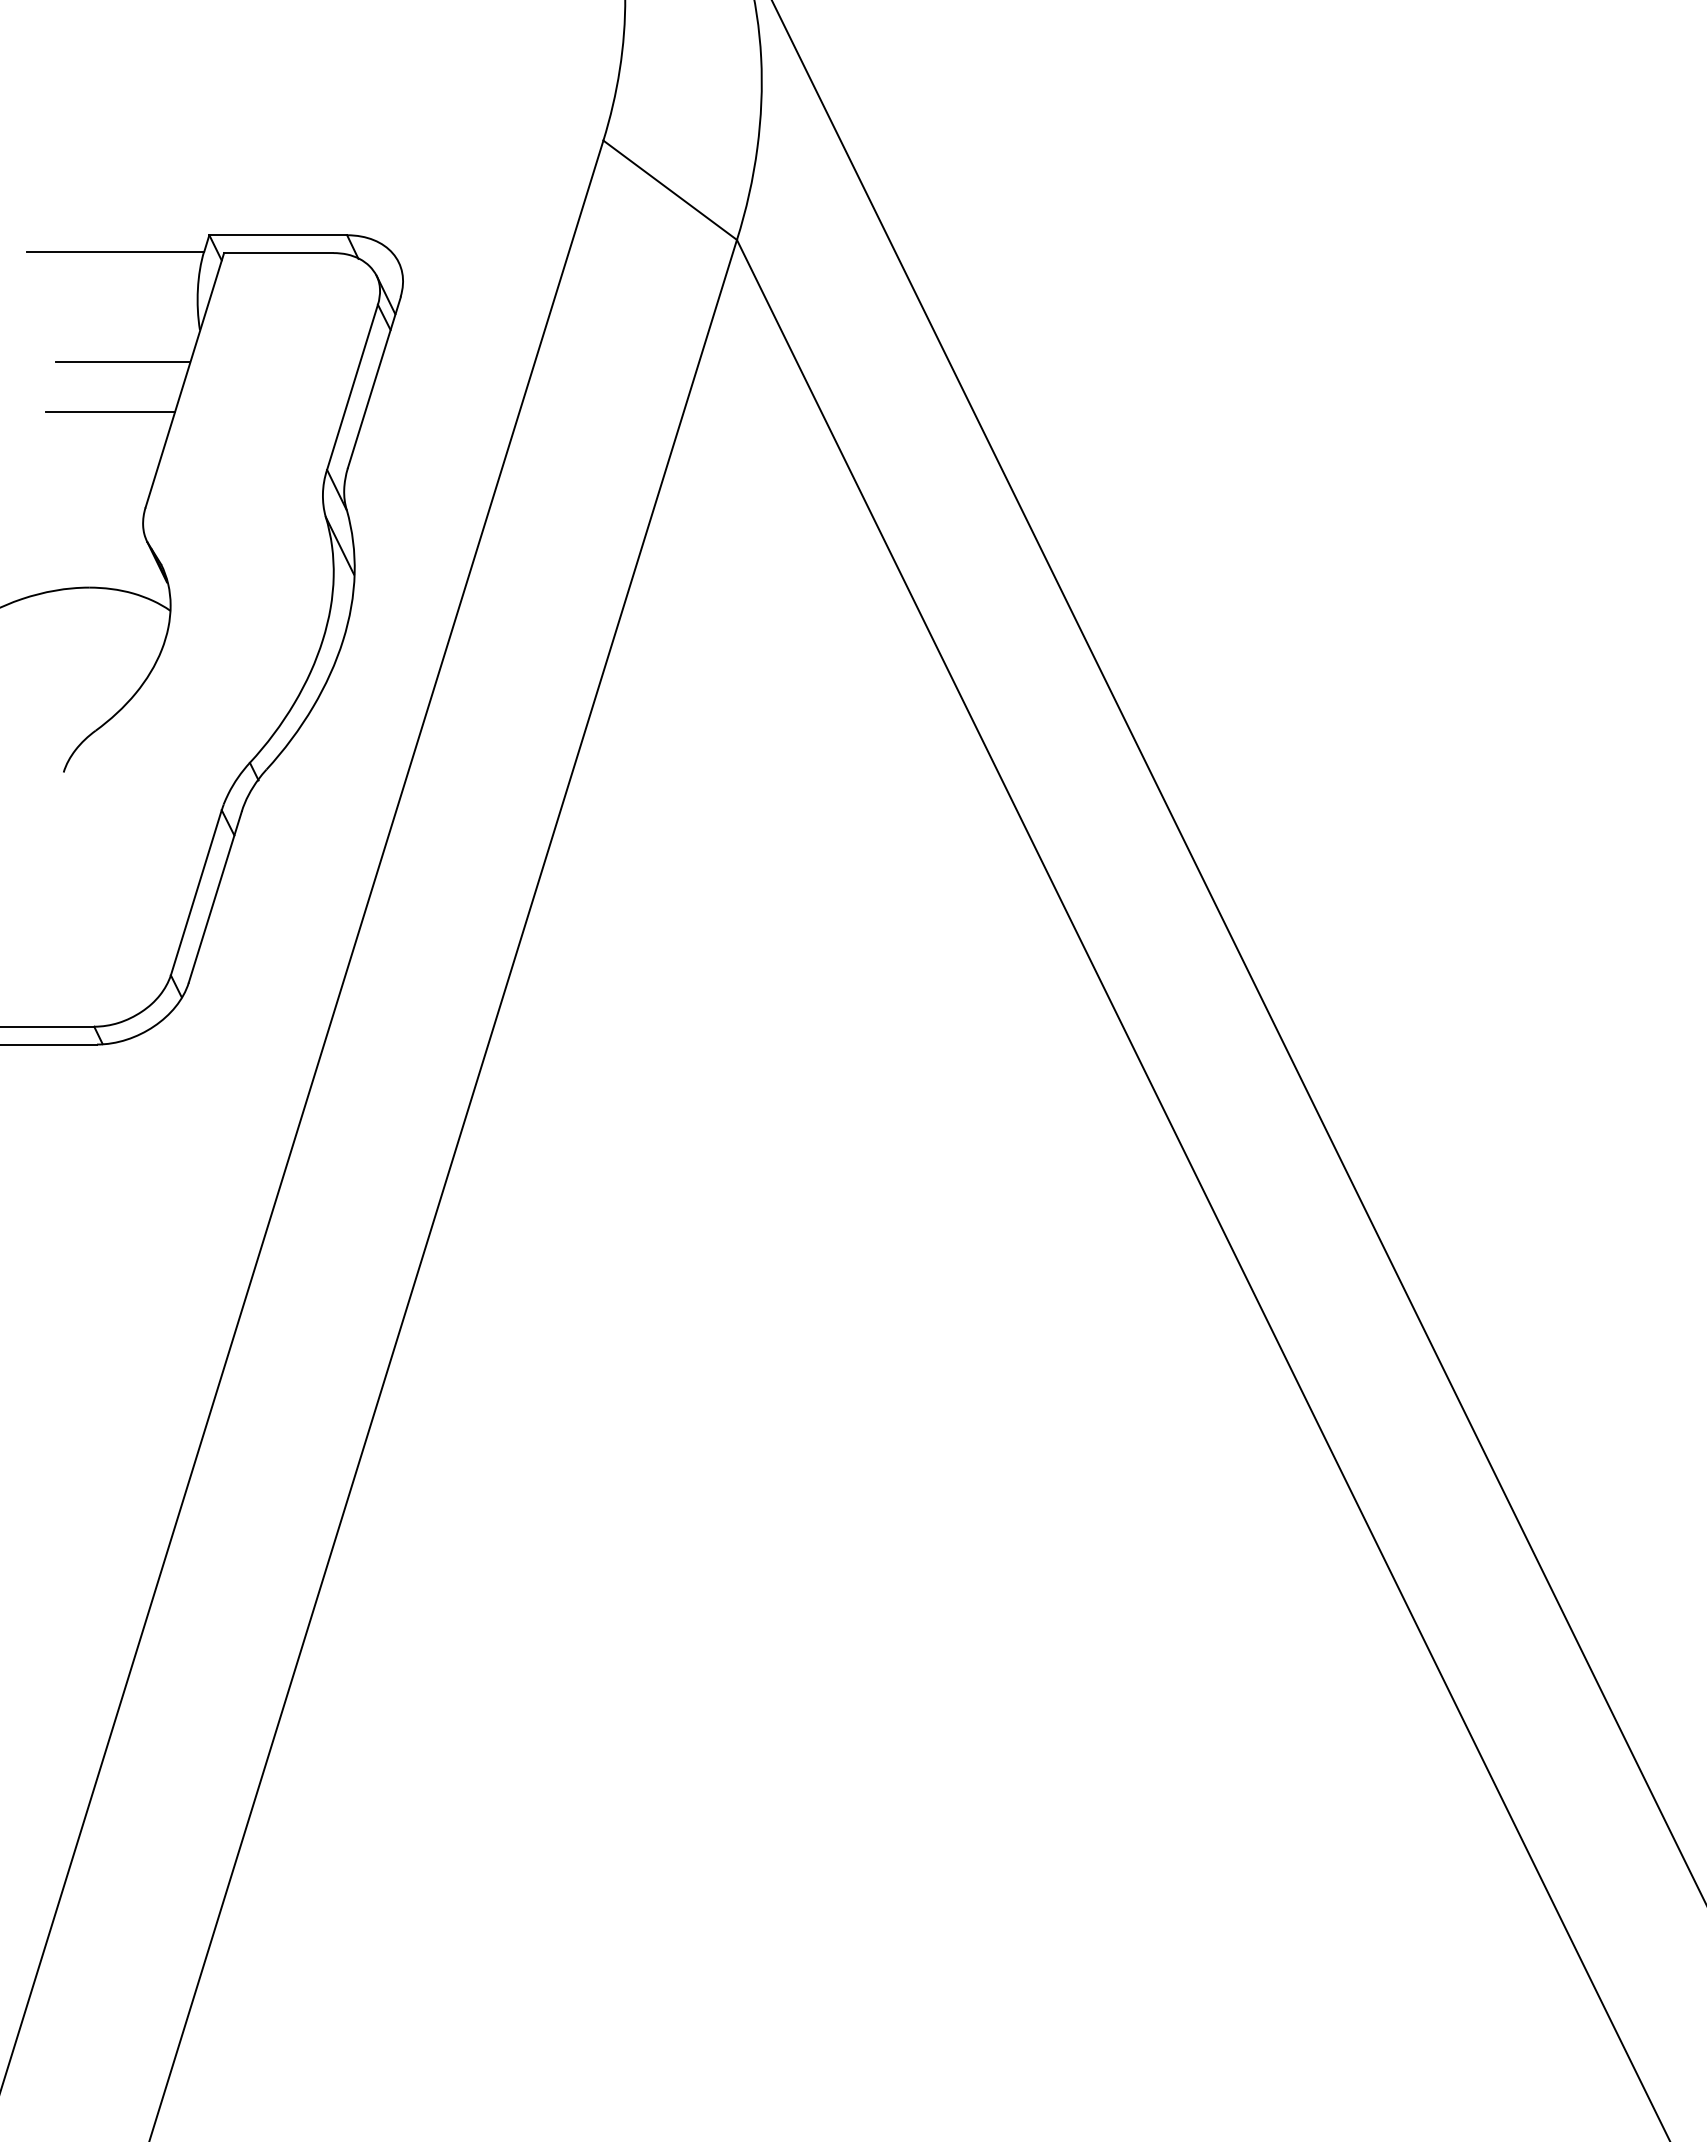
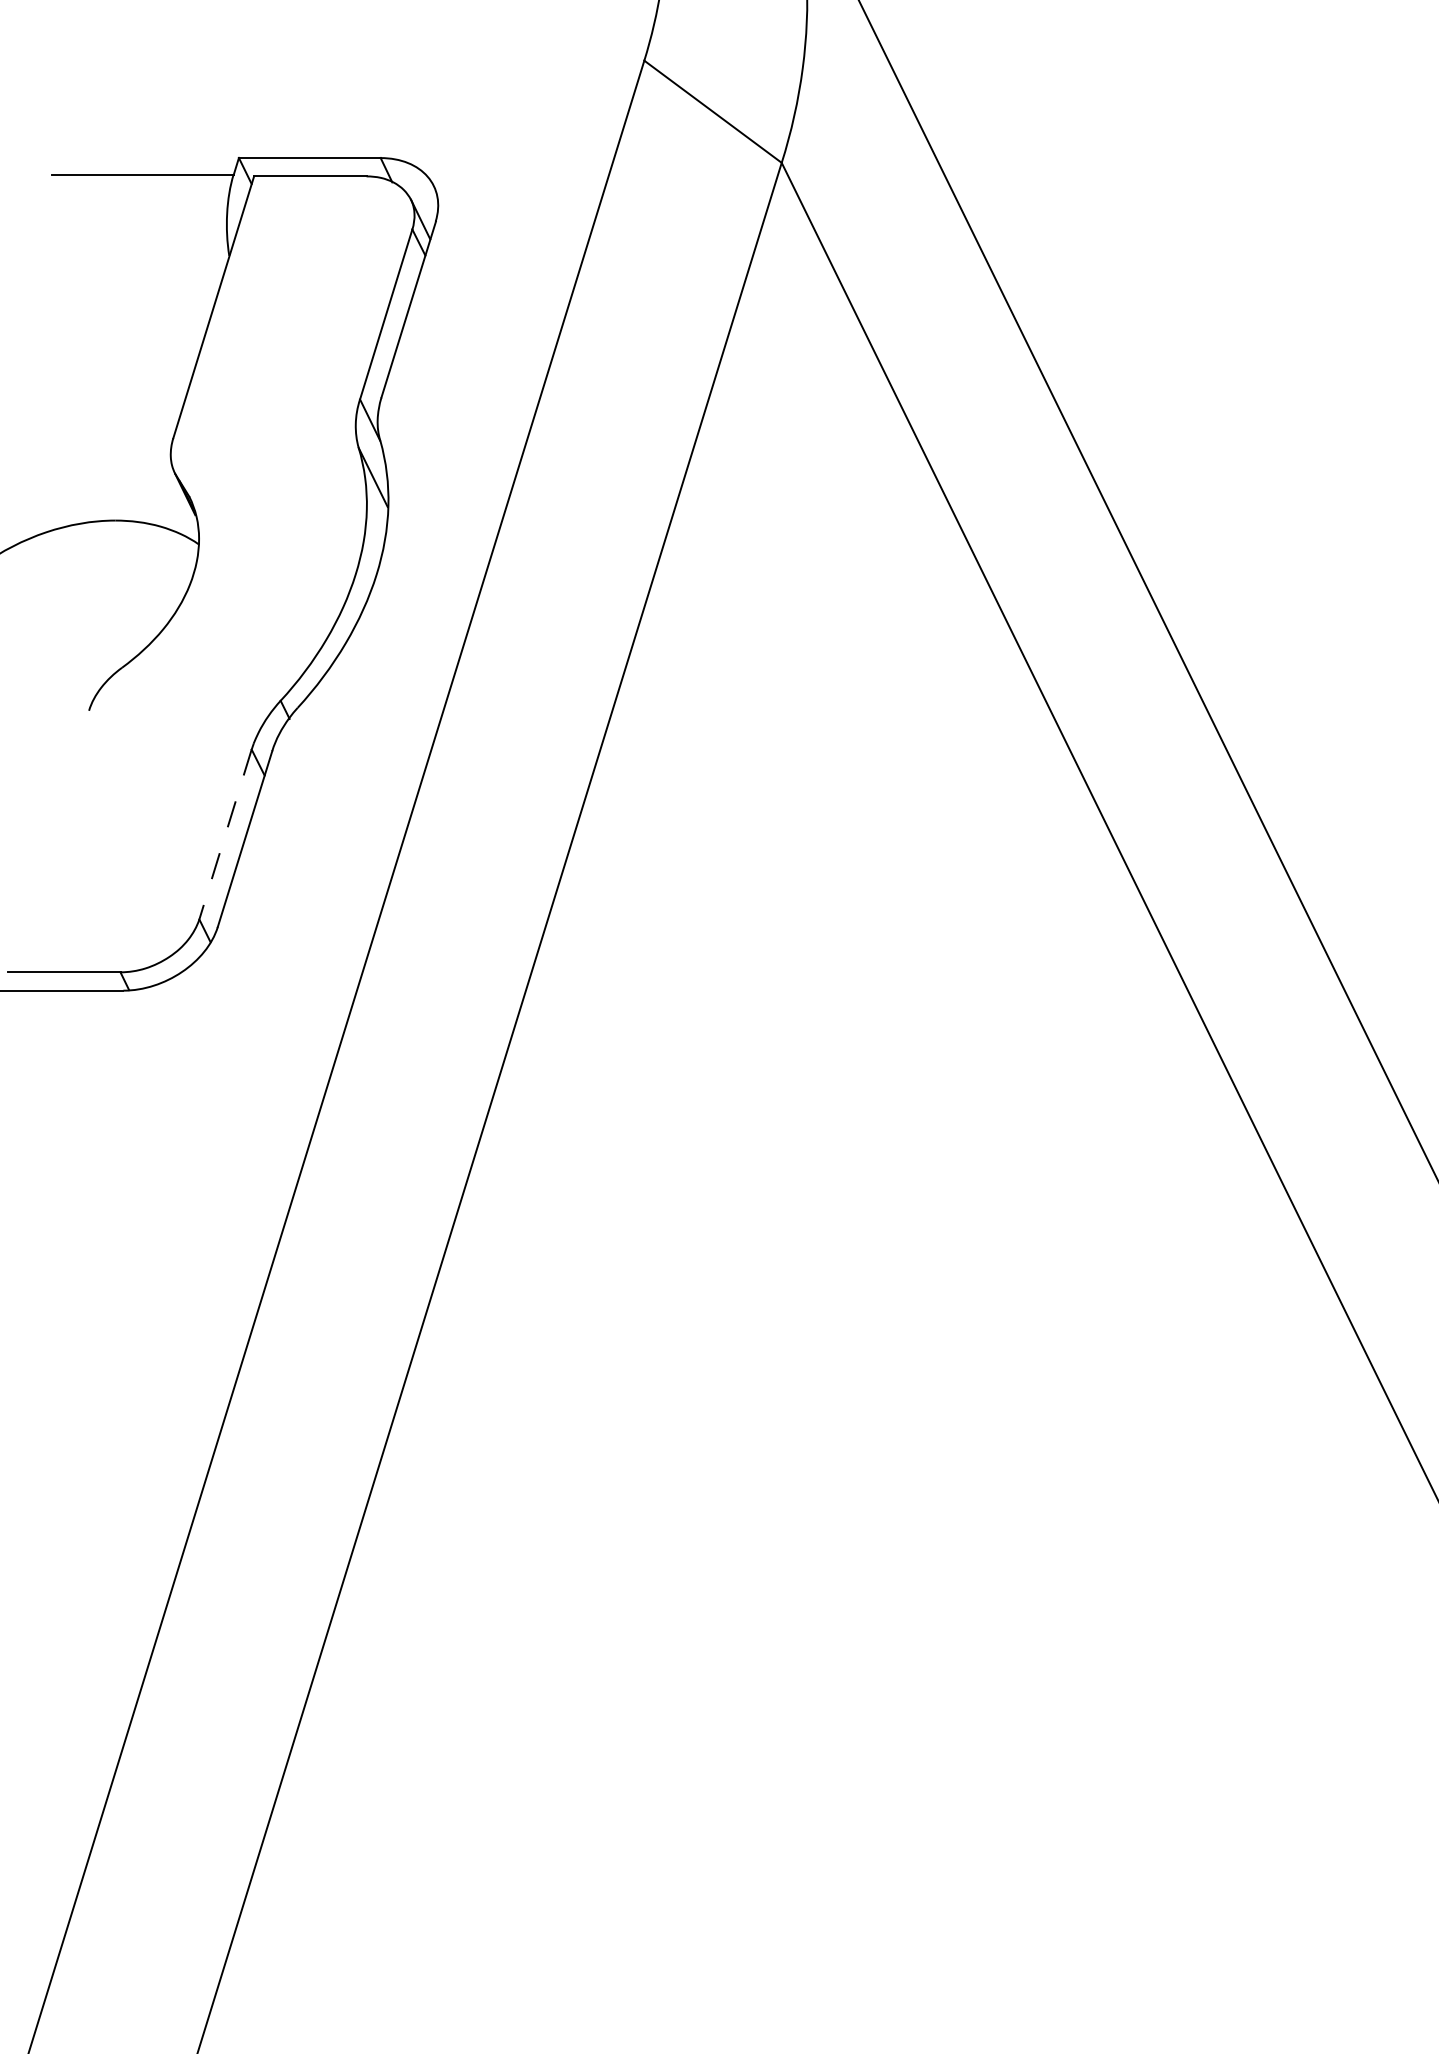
line: (122, 362) -> (149, 288), removed
line: (110, 412) -> (137, 340), removed
line: (196, 893) -> (225, 835), solid -> dashed

